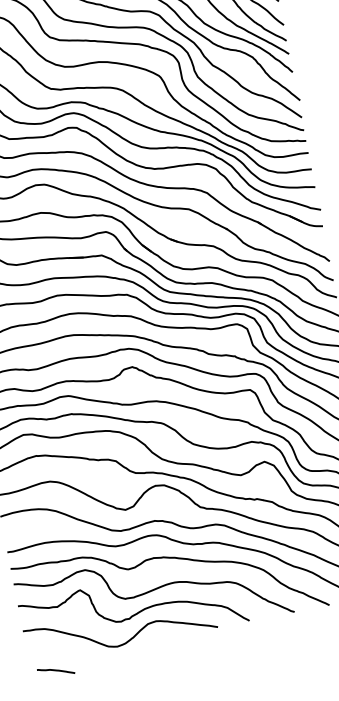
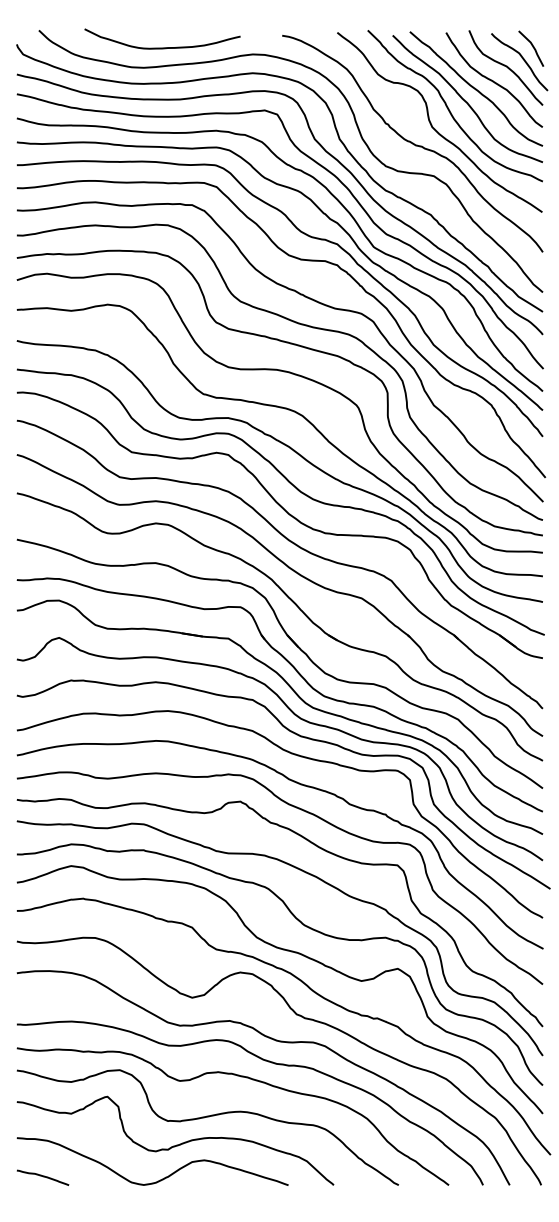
curve: (56, 671) -> (43, 1177), moved

